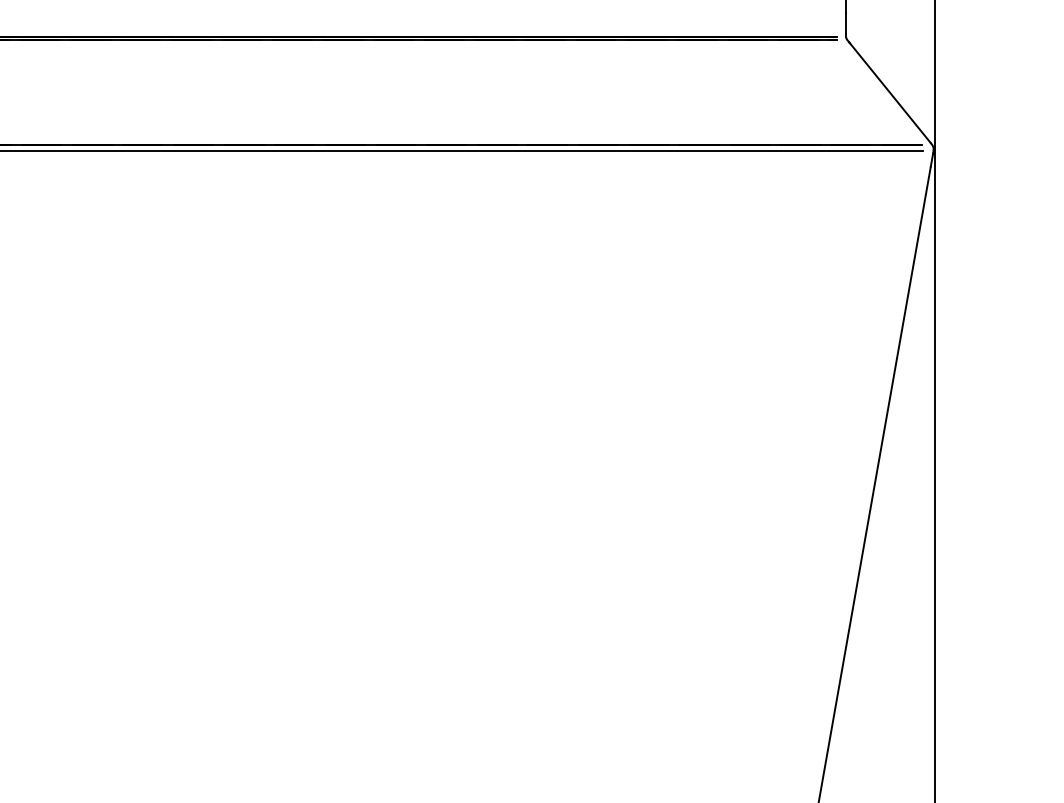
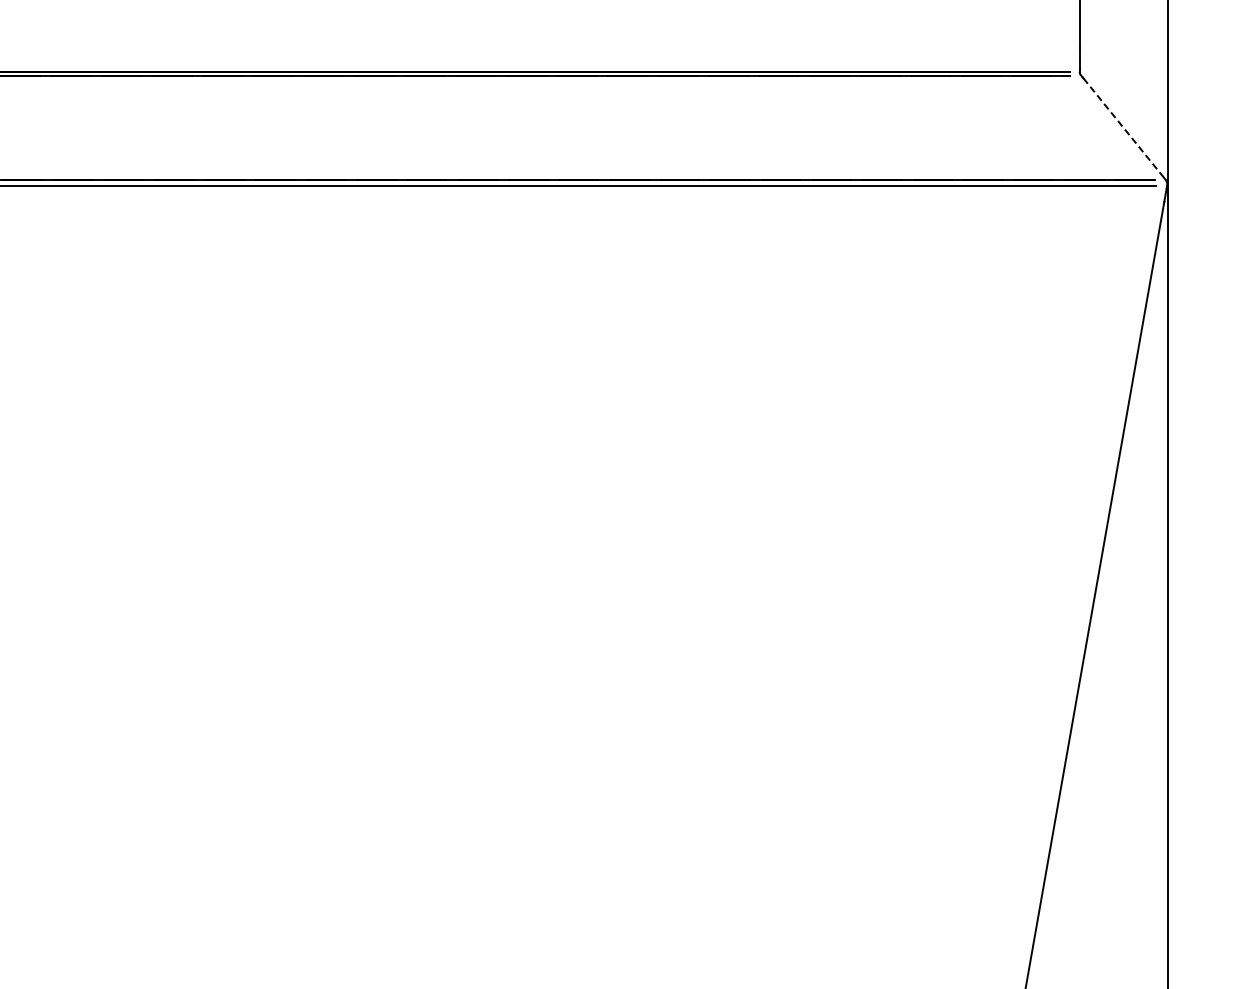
line: (890, 93) -> (1124, 128), solid -> dashed

